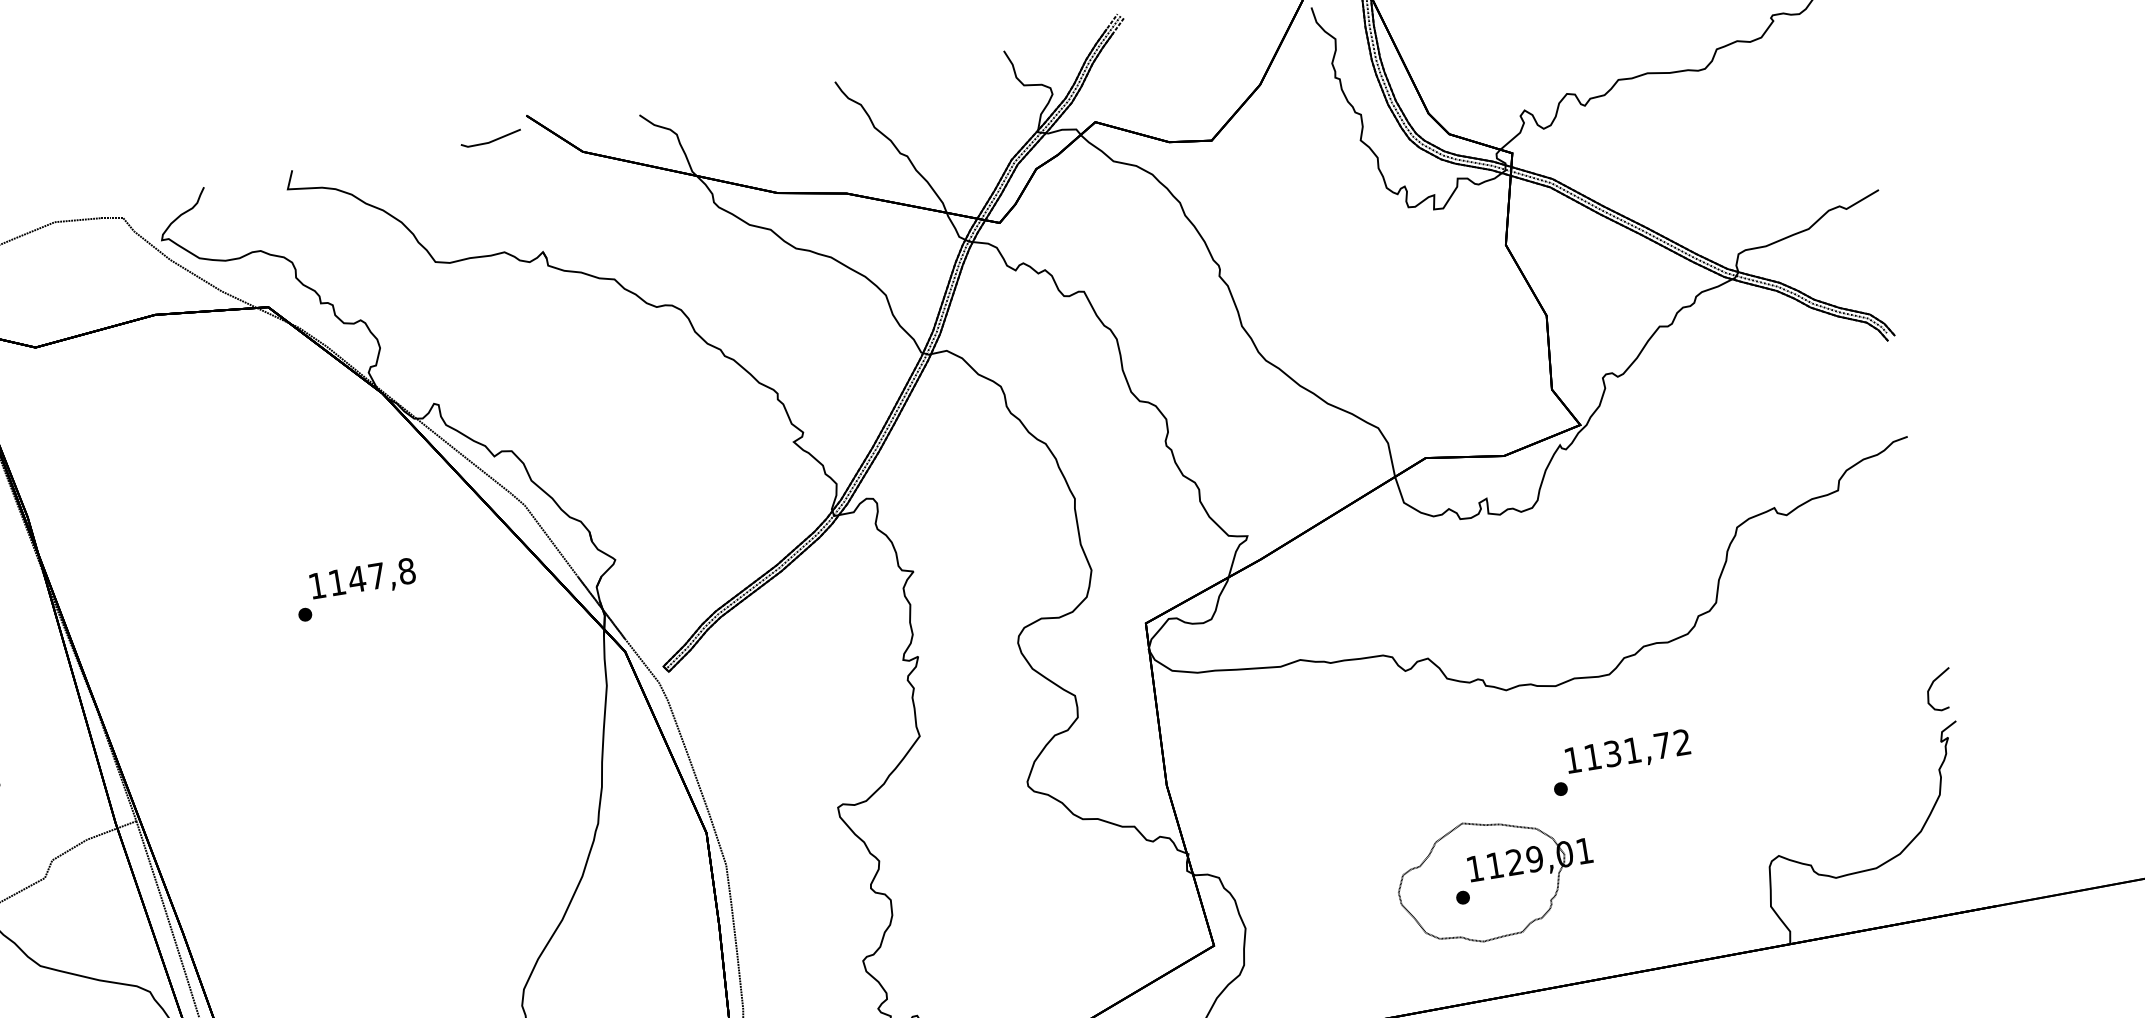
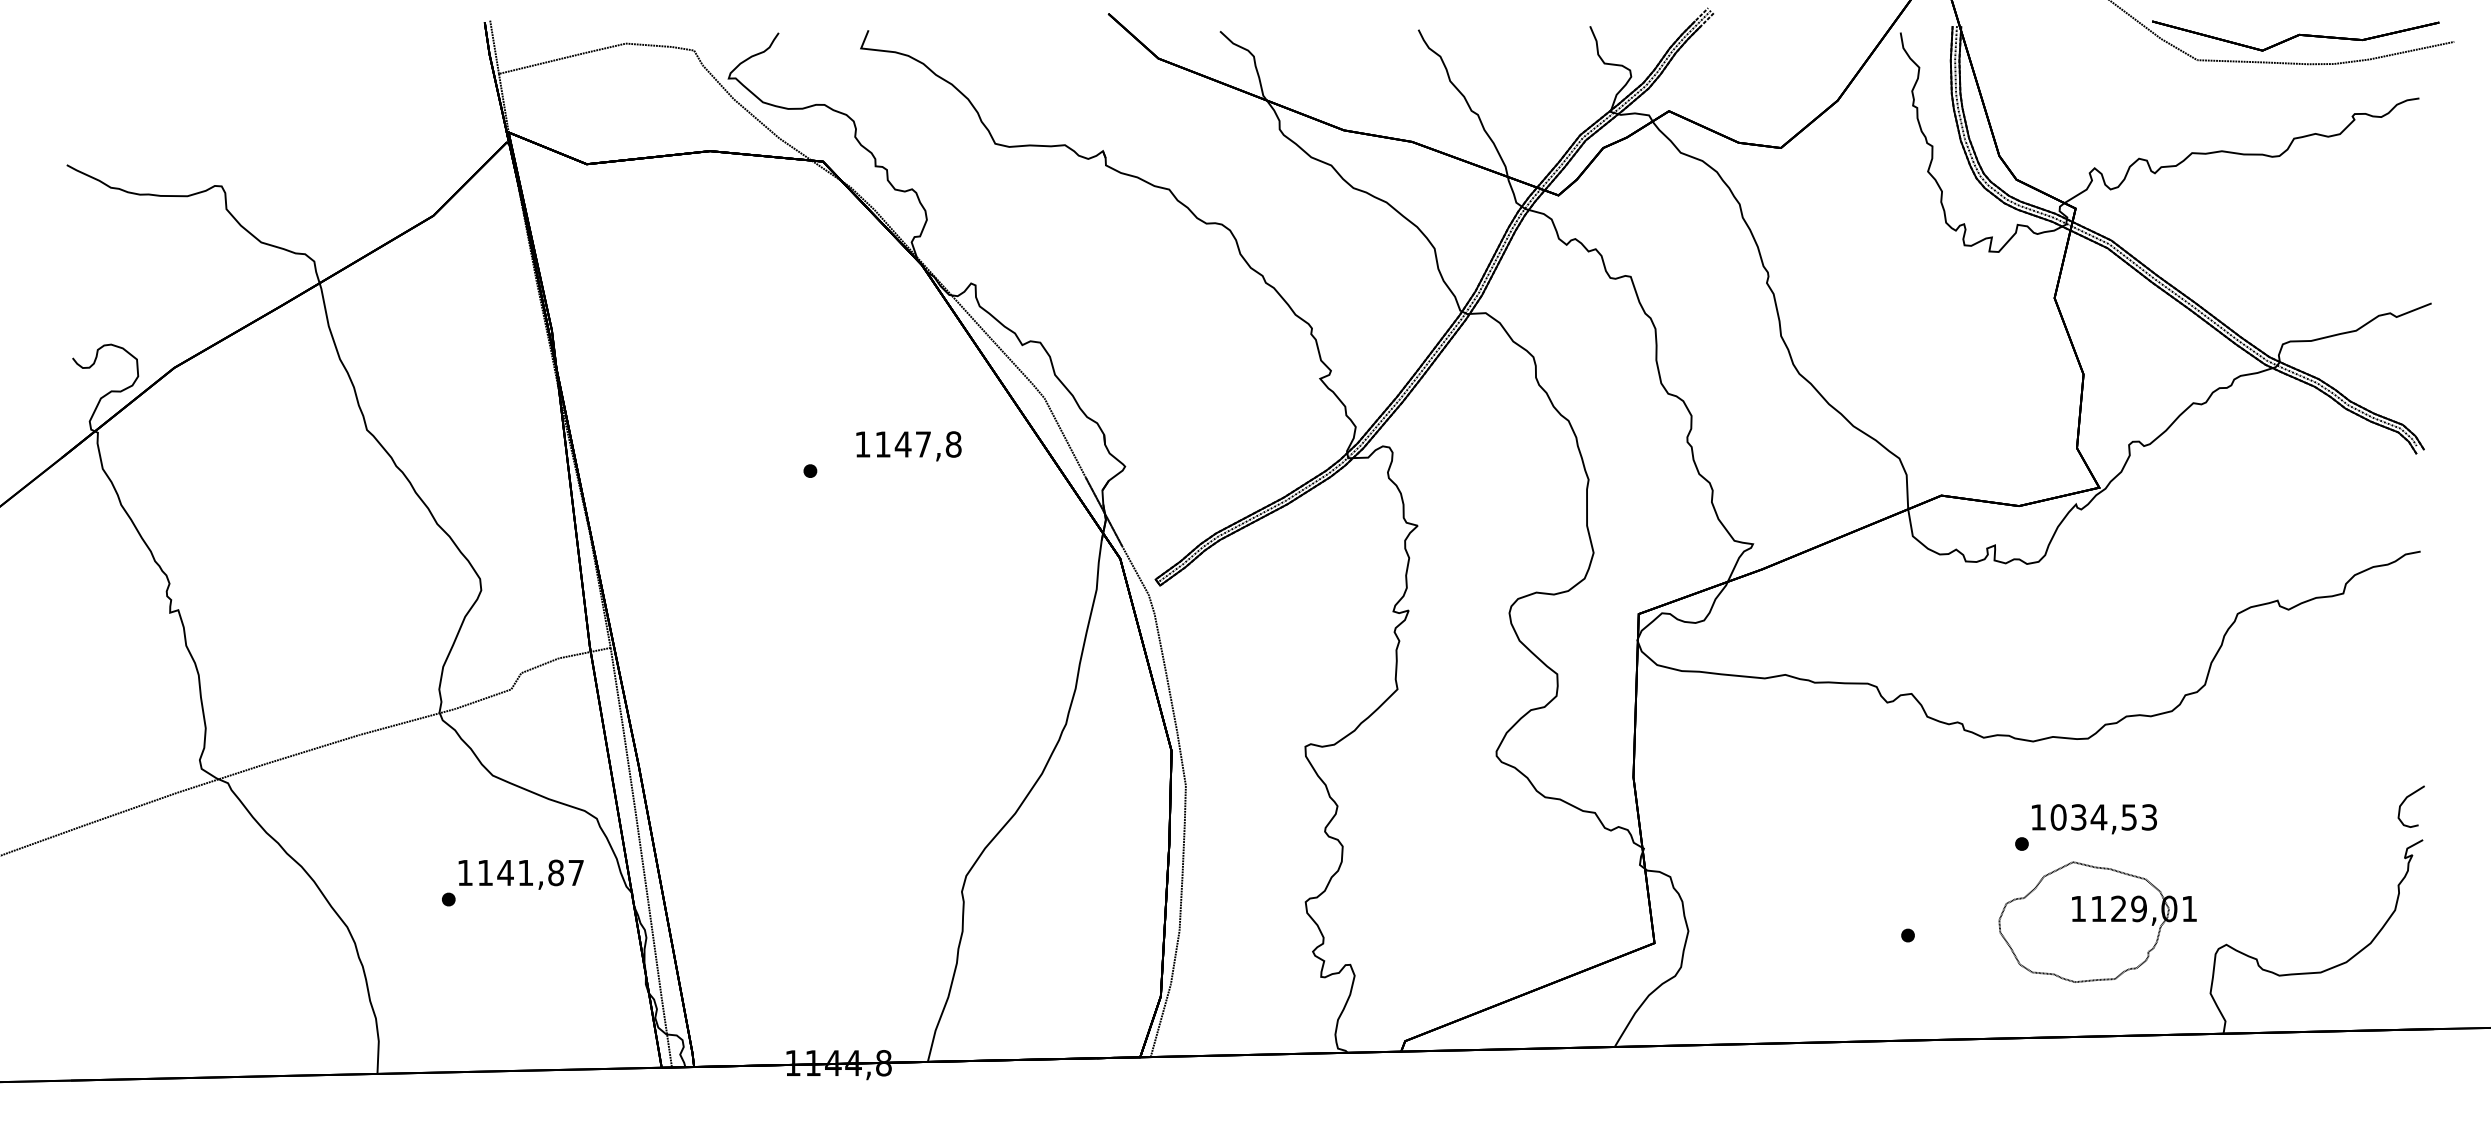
part: (490, 138) -> (1069, 30), removed
text: (362, 580) -> (908, 446), moved
text: (1637, 749) -> (2103, 817), 1131,72 -> 1034,53
part: (1495, 878) -> (2097, 921), moved

